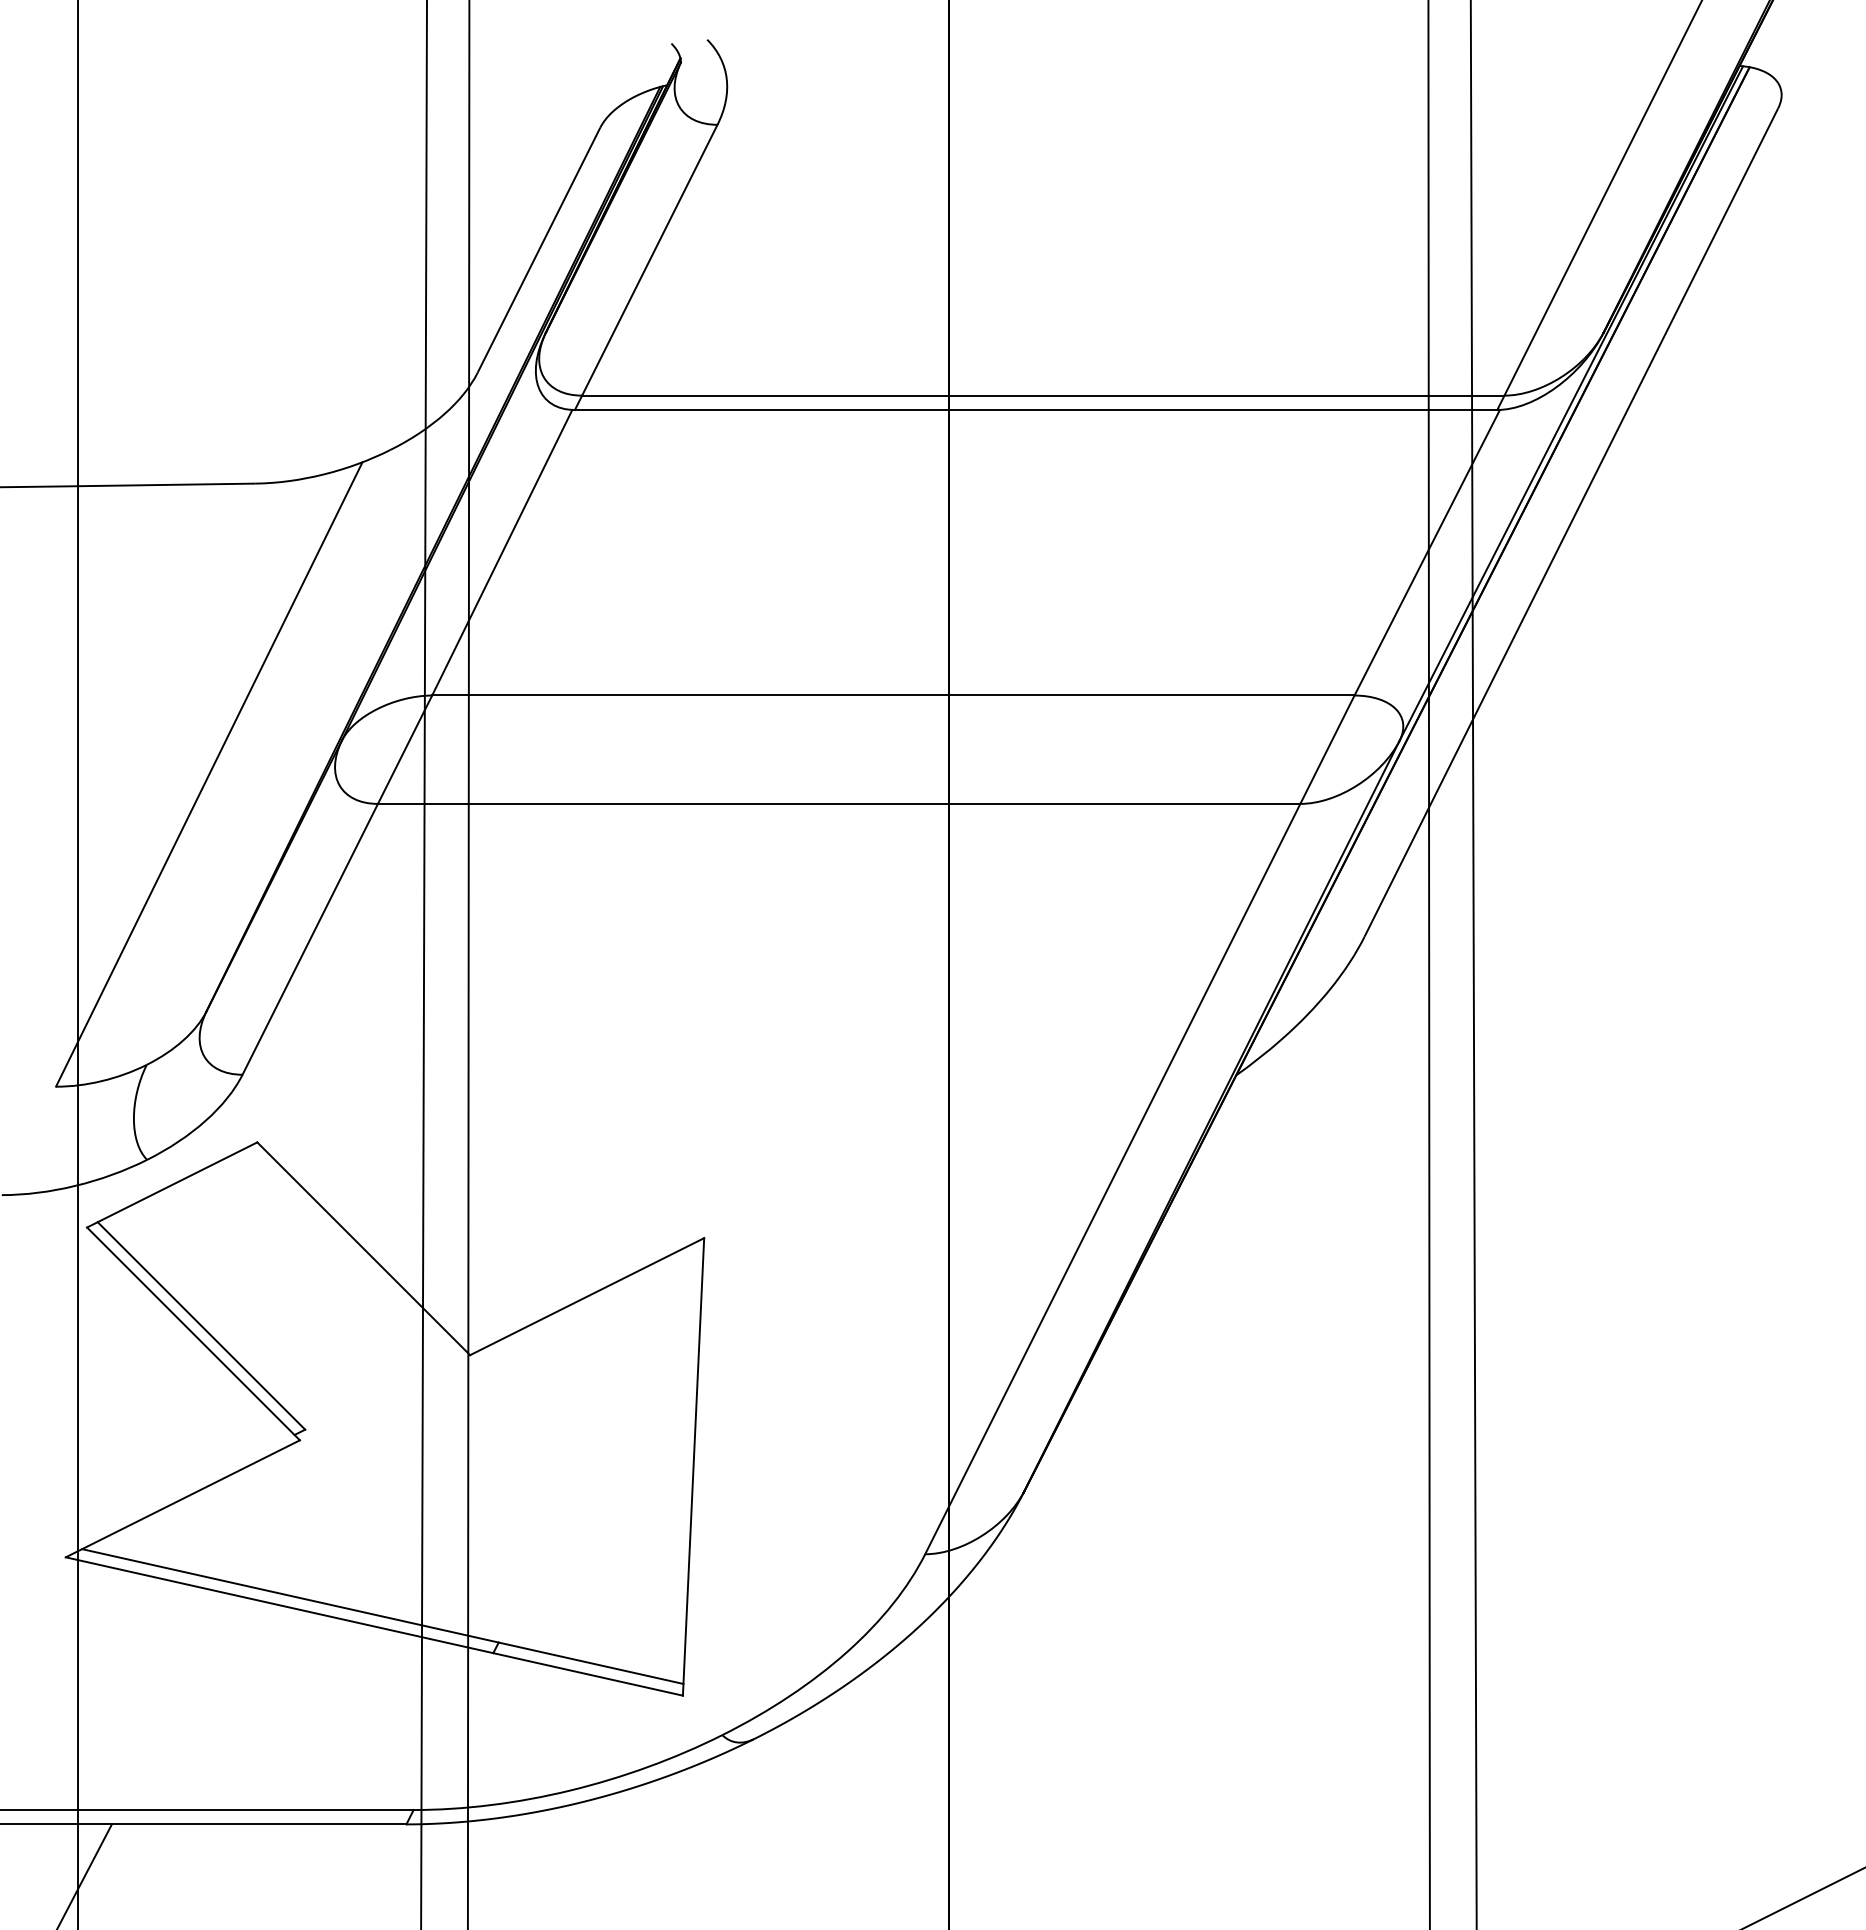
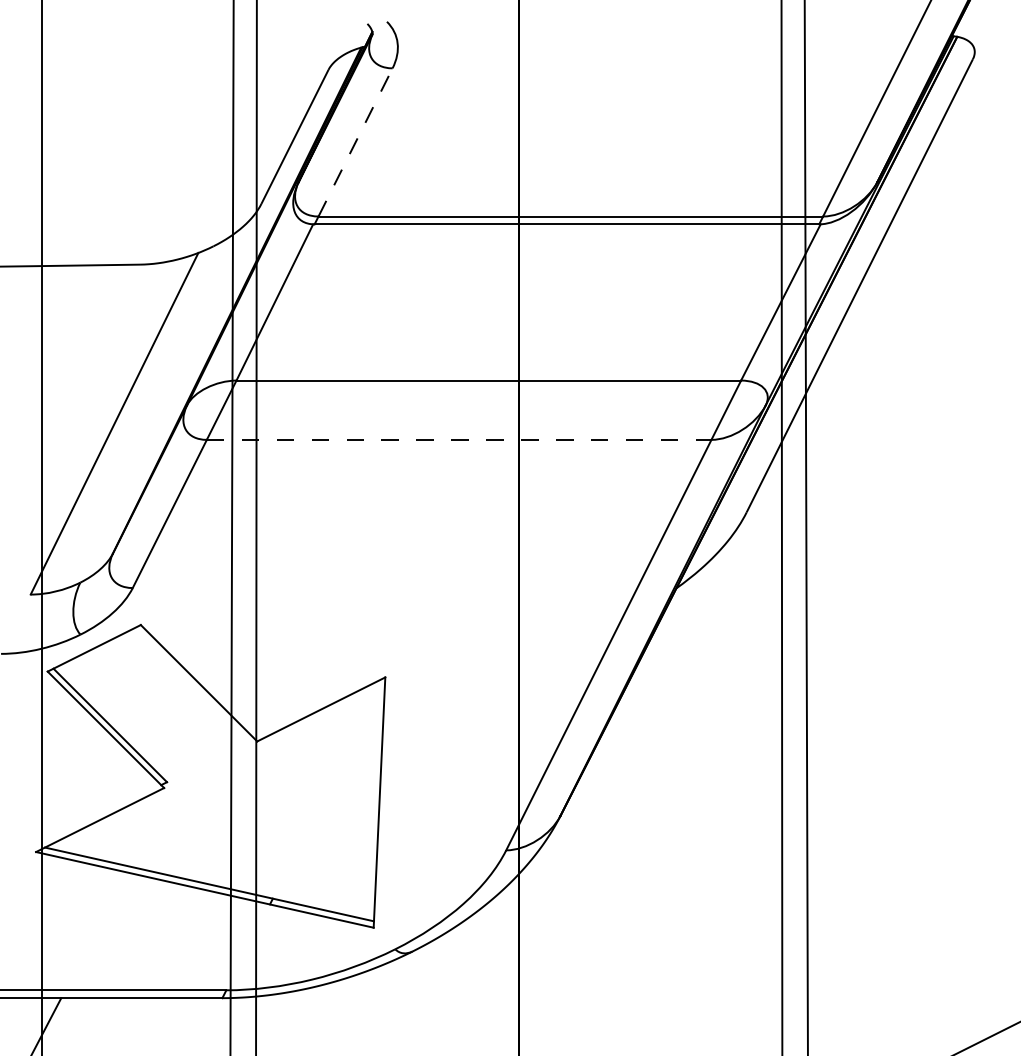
line: (649, 260) -> (355, 142), solid -> dashed
line: (839, 803) -> (459, 439), solid -> dashed

